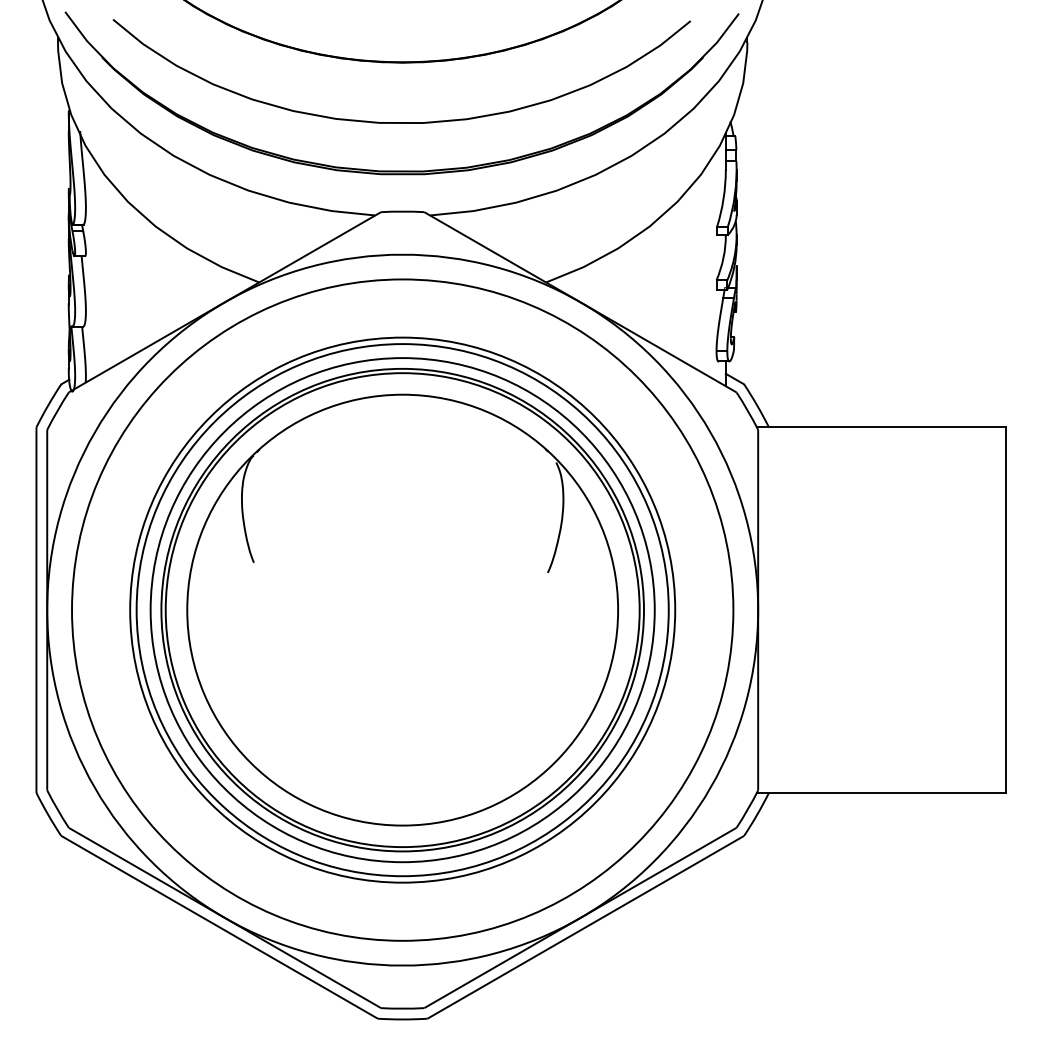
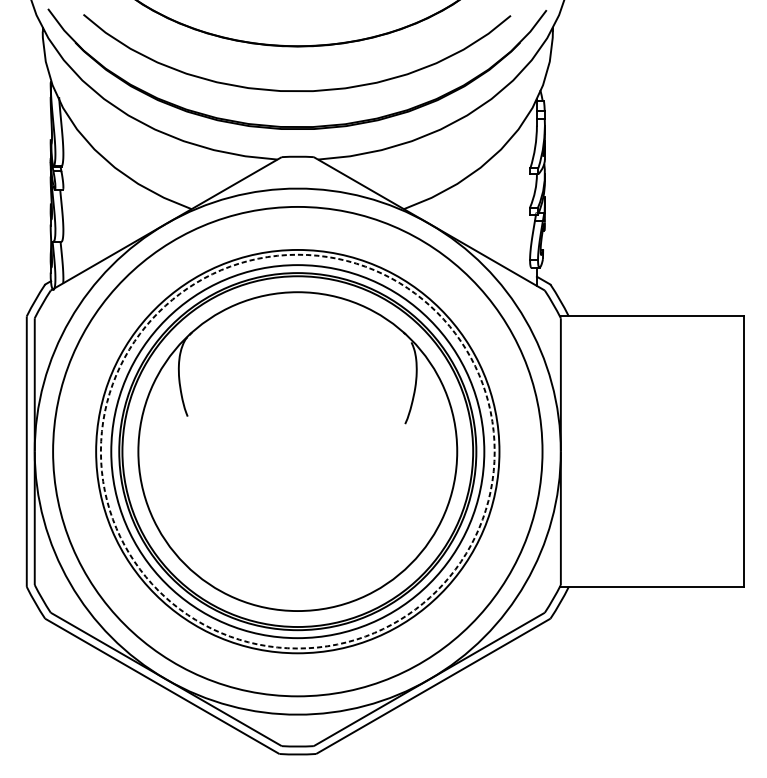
circle: (402, 610) -> (297, 451), solid -> dashed

